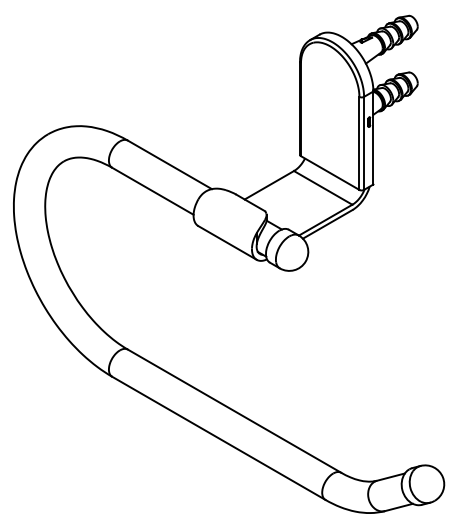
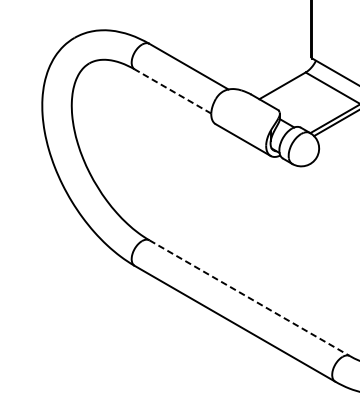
line: (152, 191) -> (172, 91), solid -> dashed
line: (234, 411) -> (249, 298), solid -> dashed

